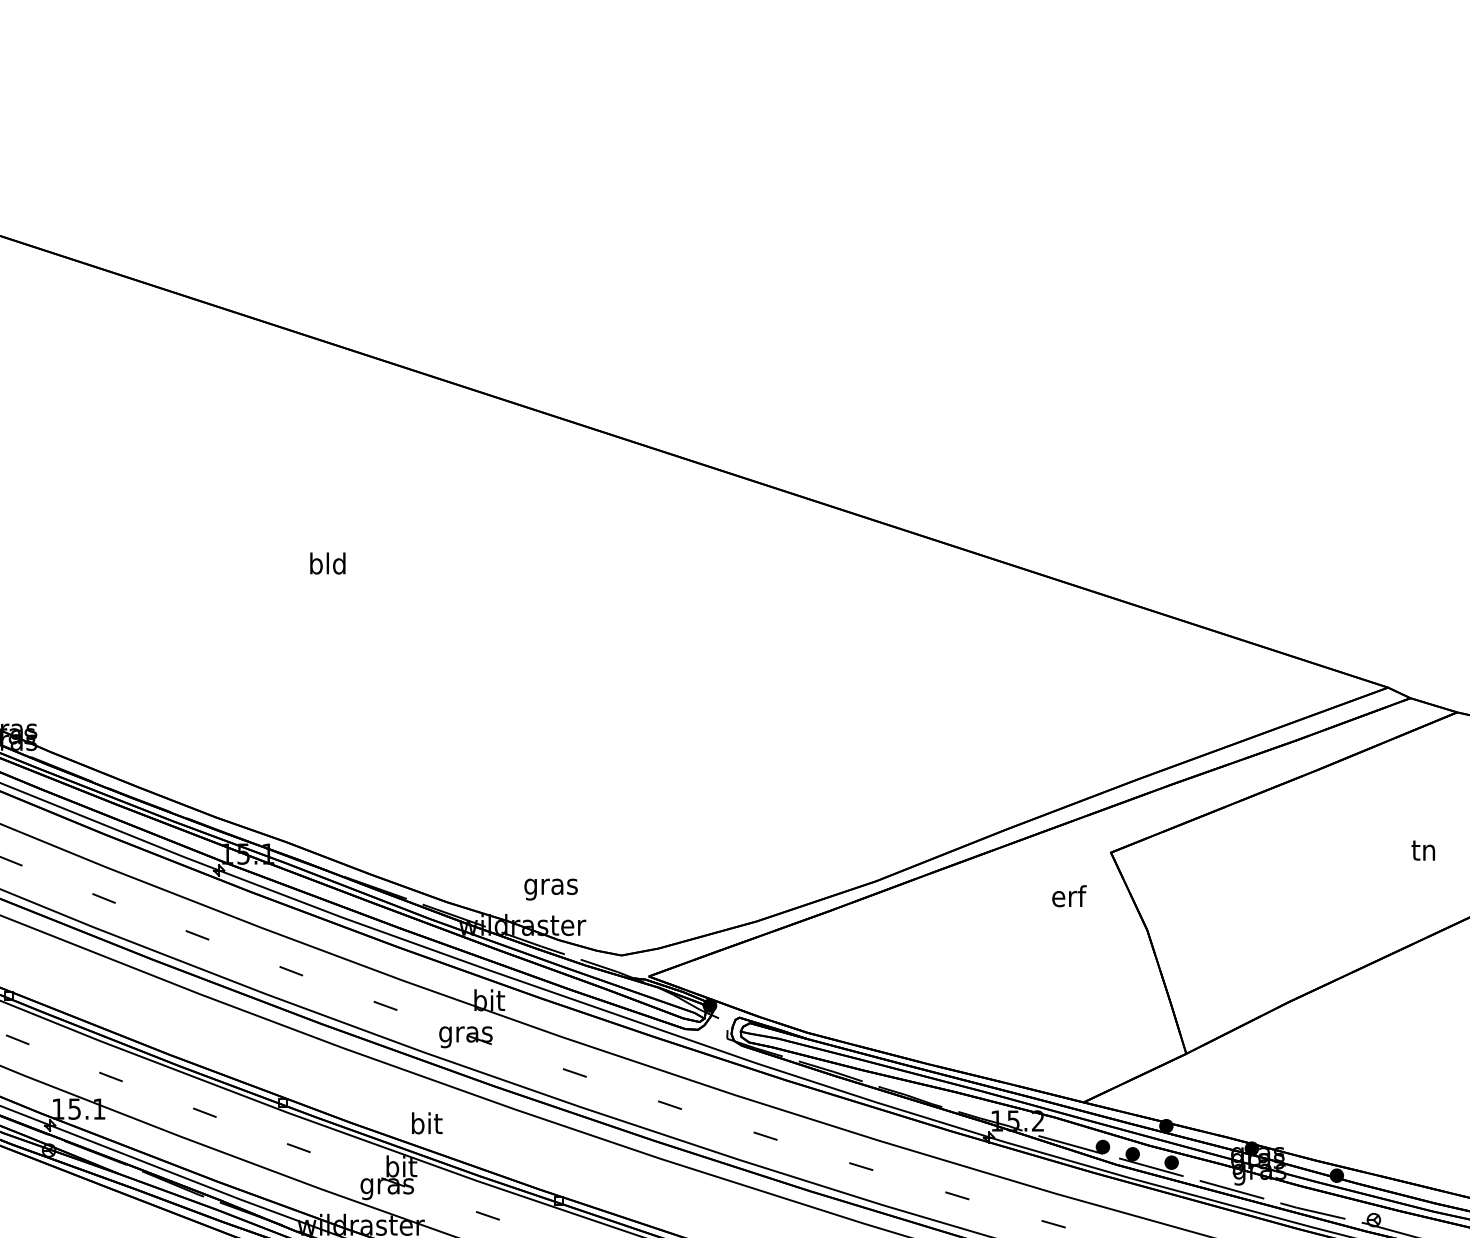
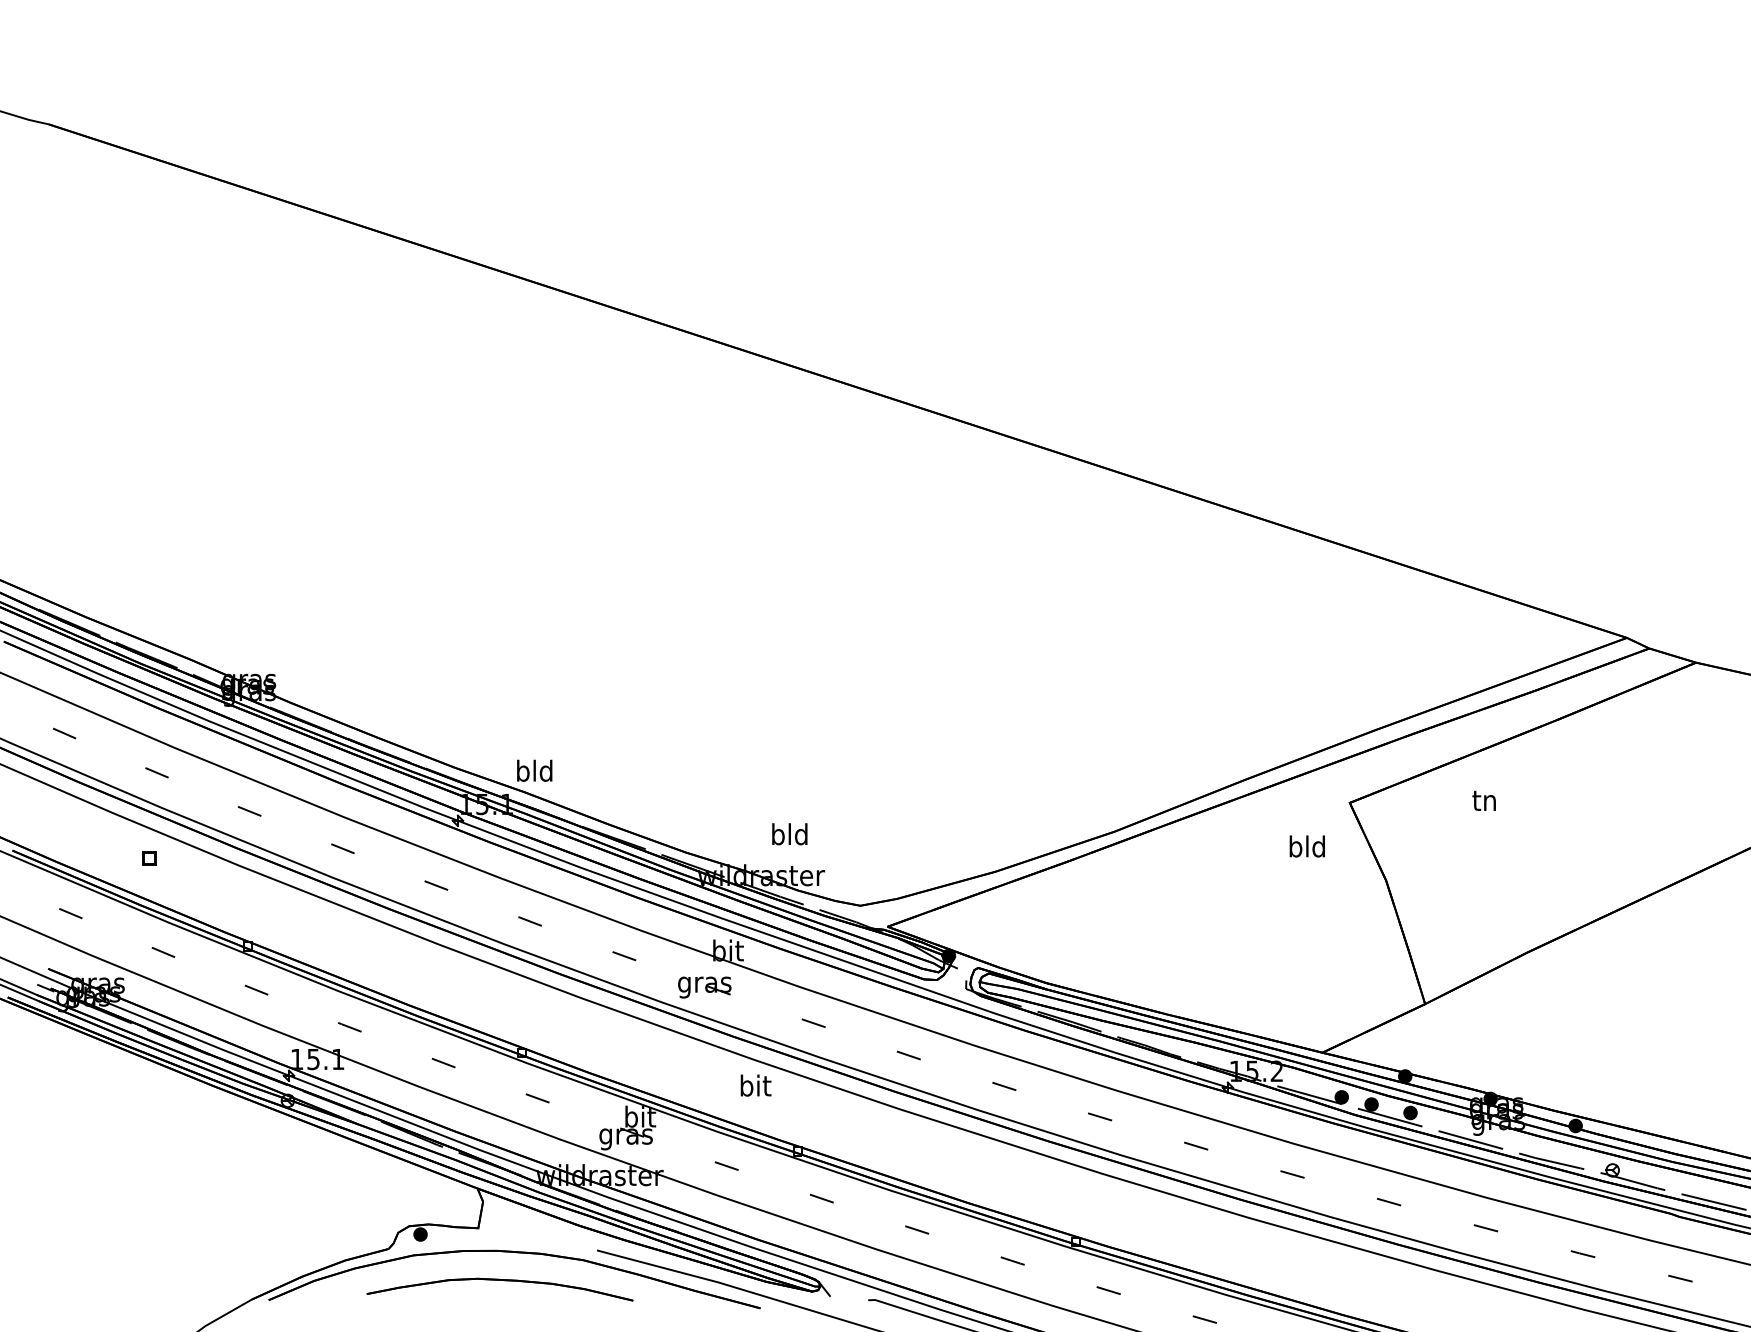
text: (327, 563) -> (534, 770), moved
text: (1422, 850) -> (1483, 800), moved
text: (550, 886) -> (789, 836), gras -> bld
text: (1068, 896) -> (1307, 846), erf -> bld
text: (426, 1123) -> (755, 1085), moved

